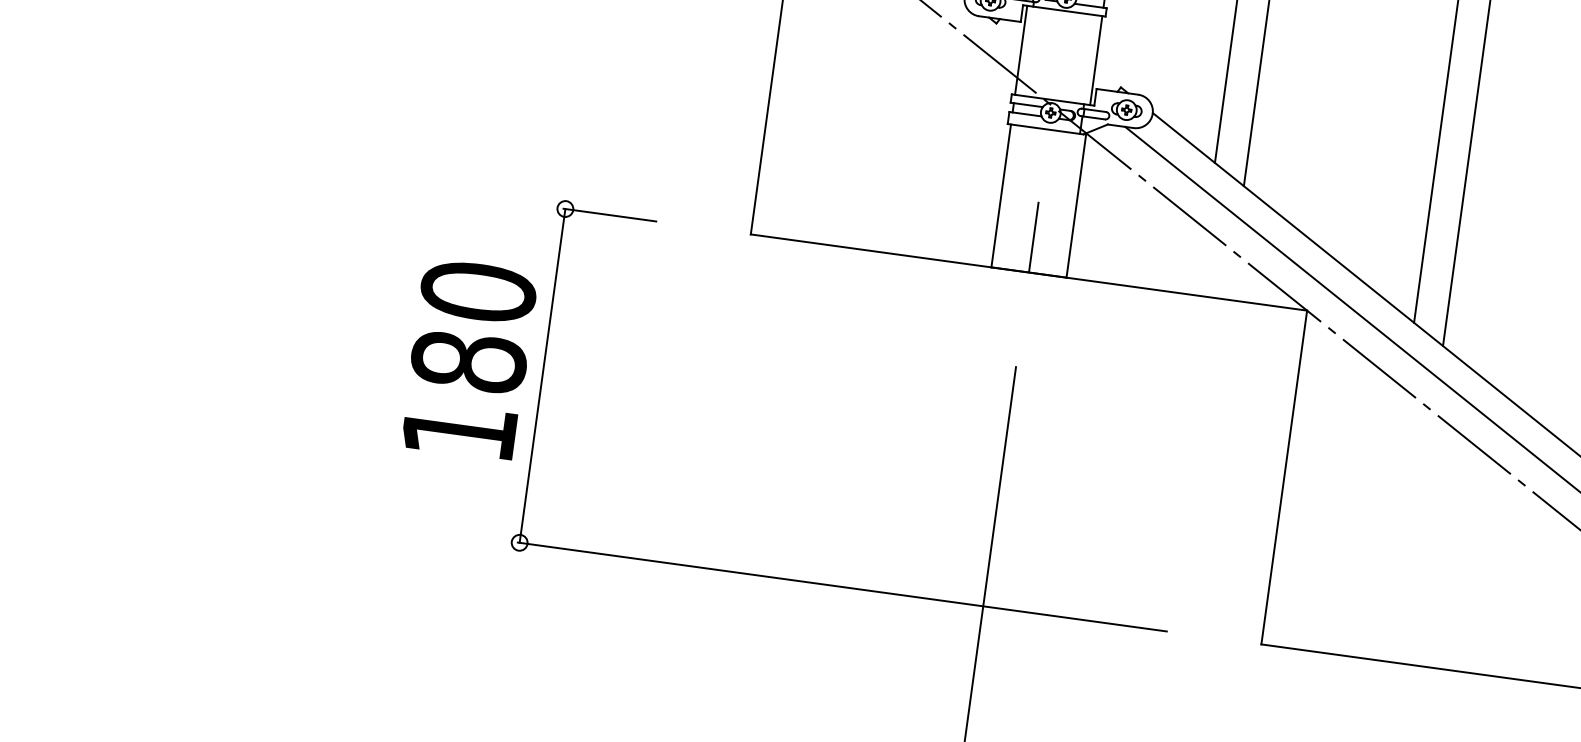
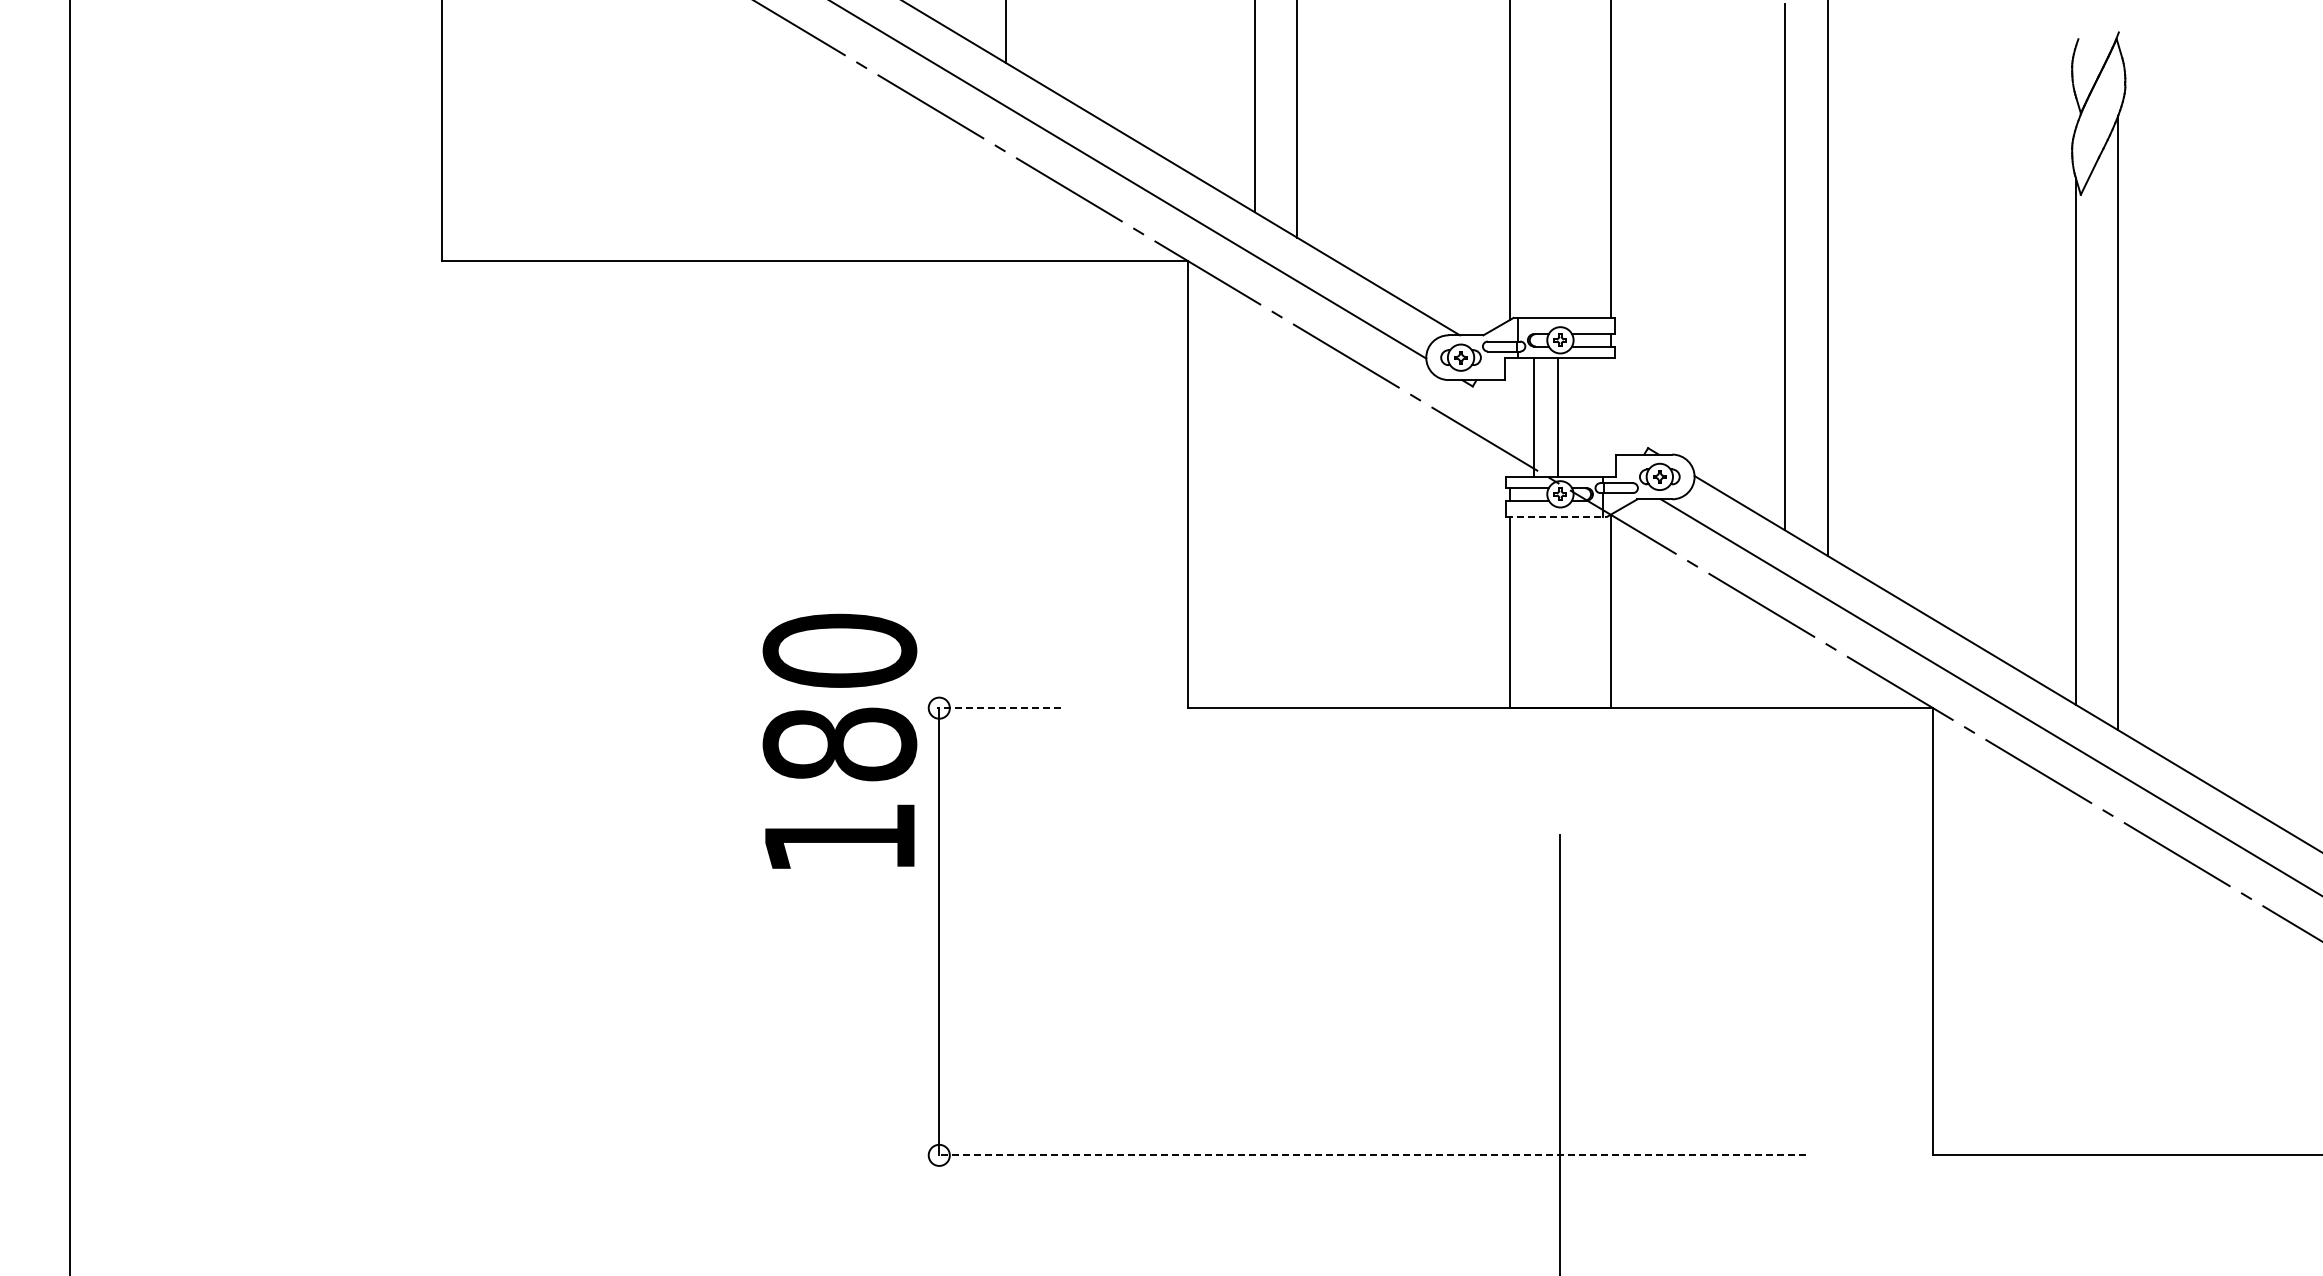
line: (1021, 49) -> (1558, 416), moved
line: (1096, 59) -> (1533, 416), moved
line: (1045, 129) -> (1556, 516), solid -> dashed
line: (609, 215) -> (998, 708), solid -> dashed
line: (1033, 236) -> (1560, 660), removed
text: (468, 358) -> (839, 740), moved
line: (842, 587) -> (1371, 1155), solid -> dashed

